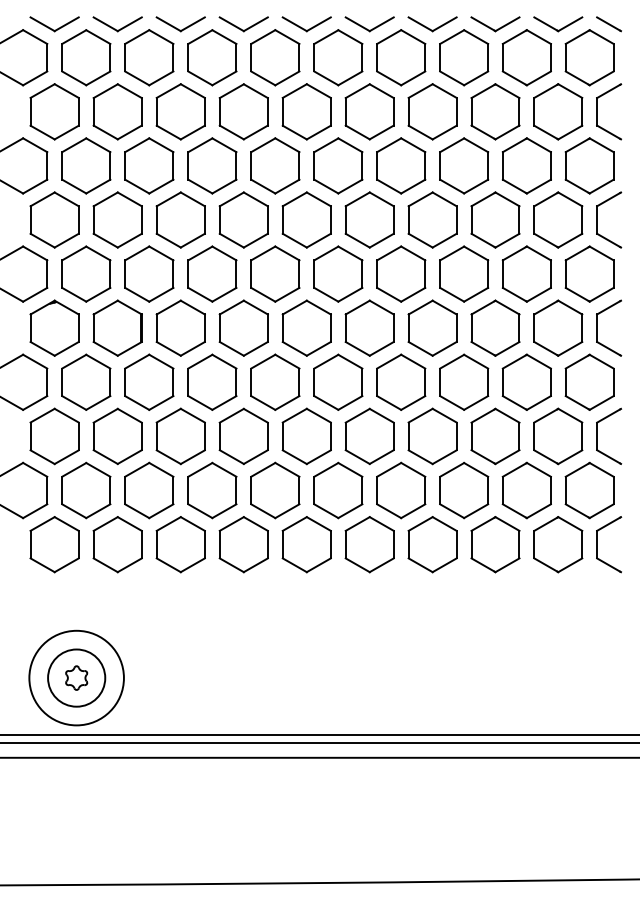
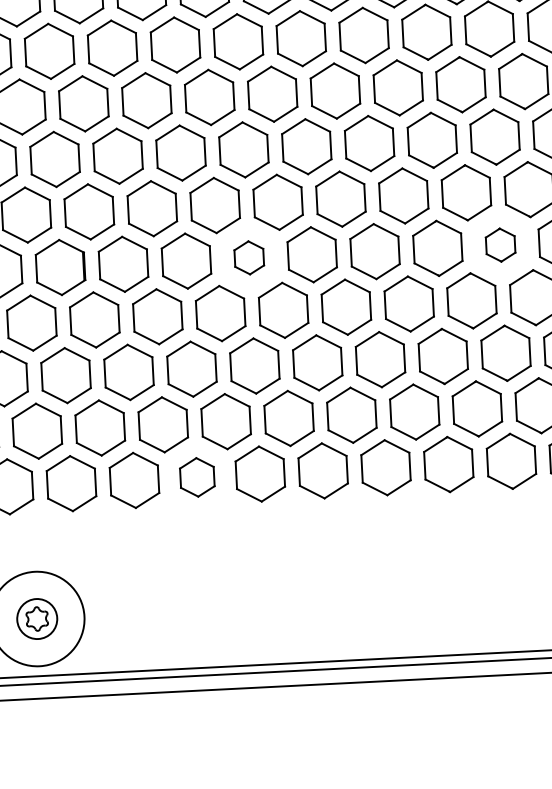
part: (306, 327) -> (249, 257), size x0.6
part: (558, 327) -> (500, 244), size x0.6
part: (243, 544) -> (197, 477), size x0.7
circle: (76, 677) -> (37, 618), size x0.7

